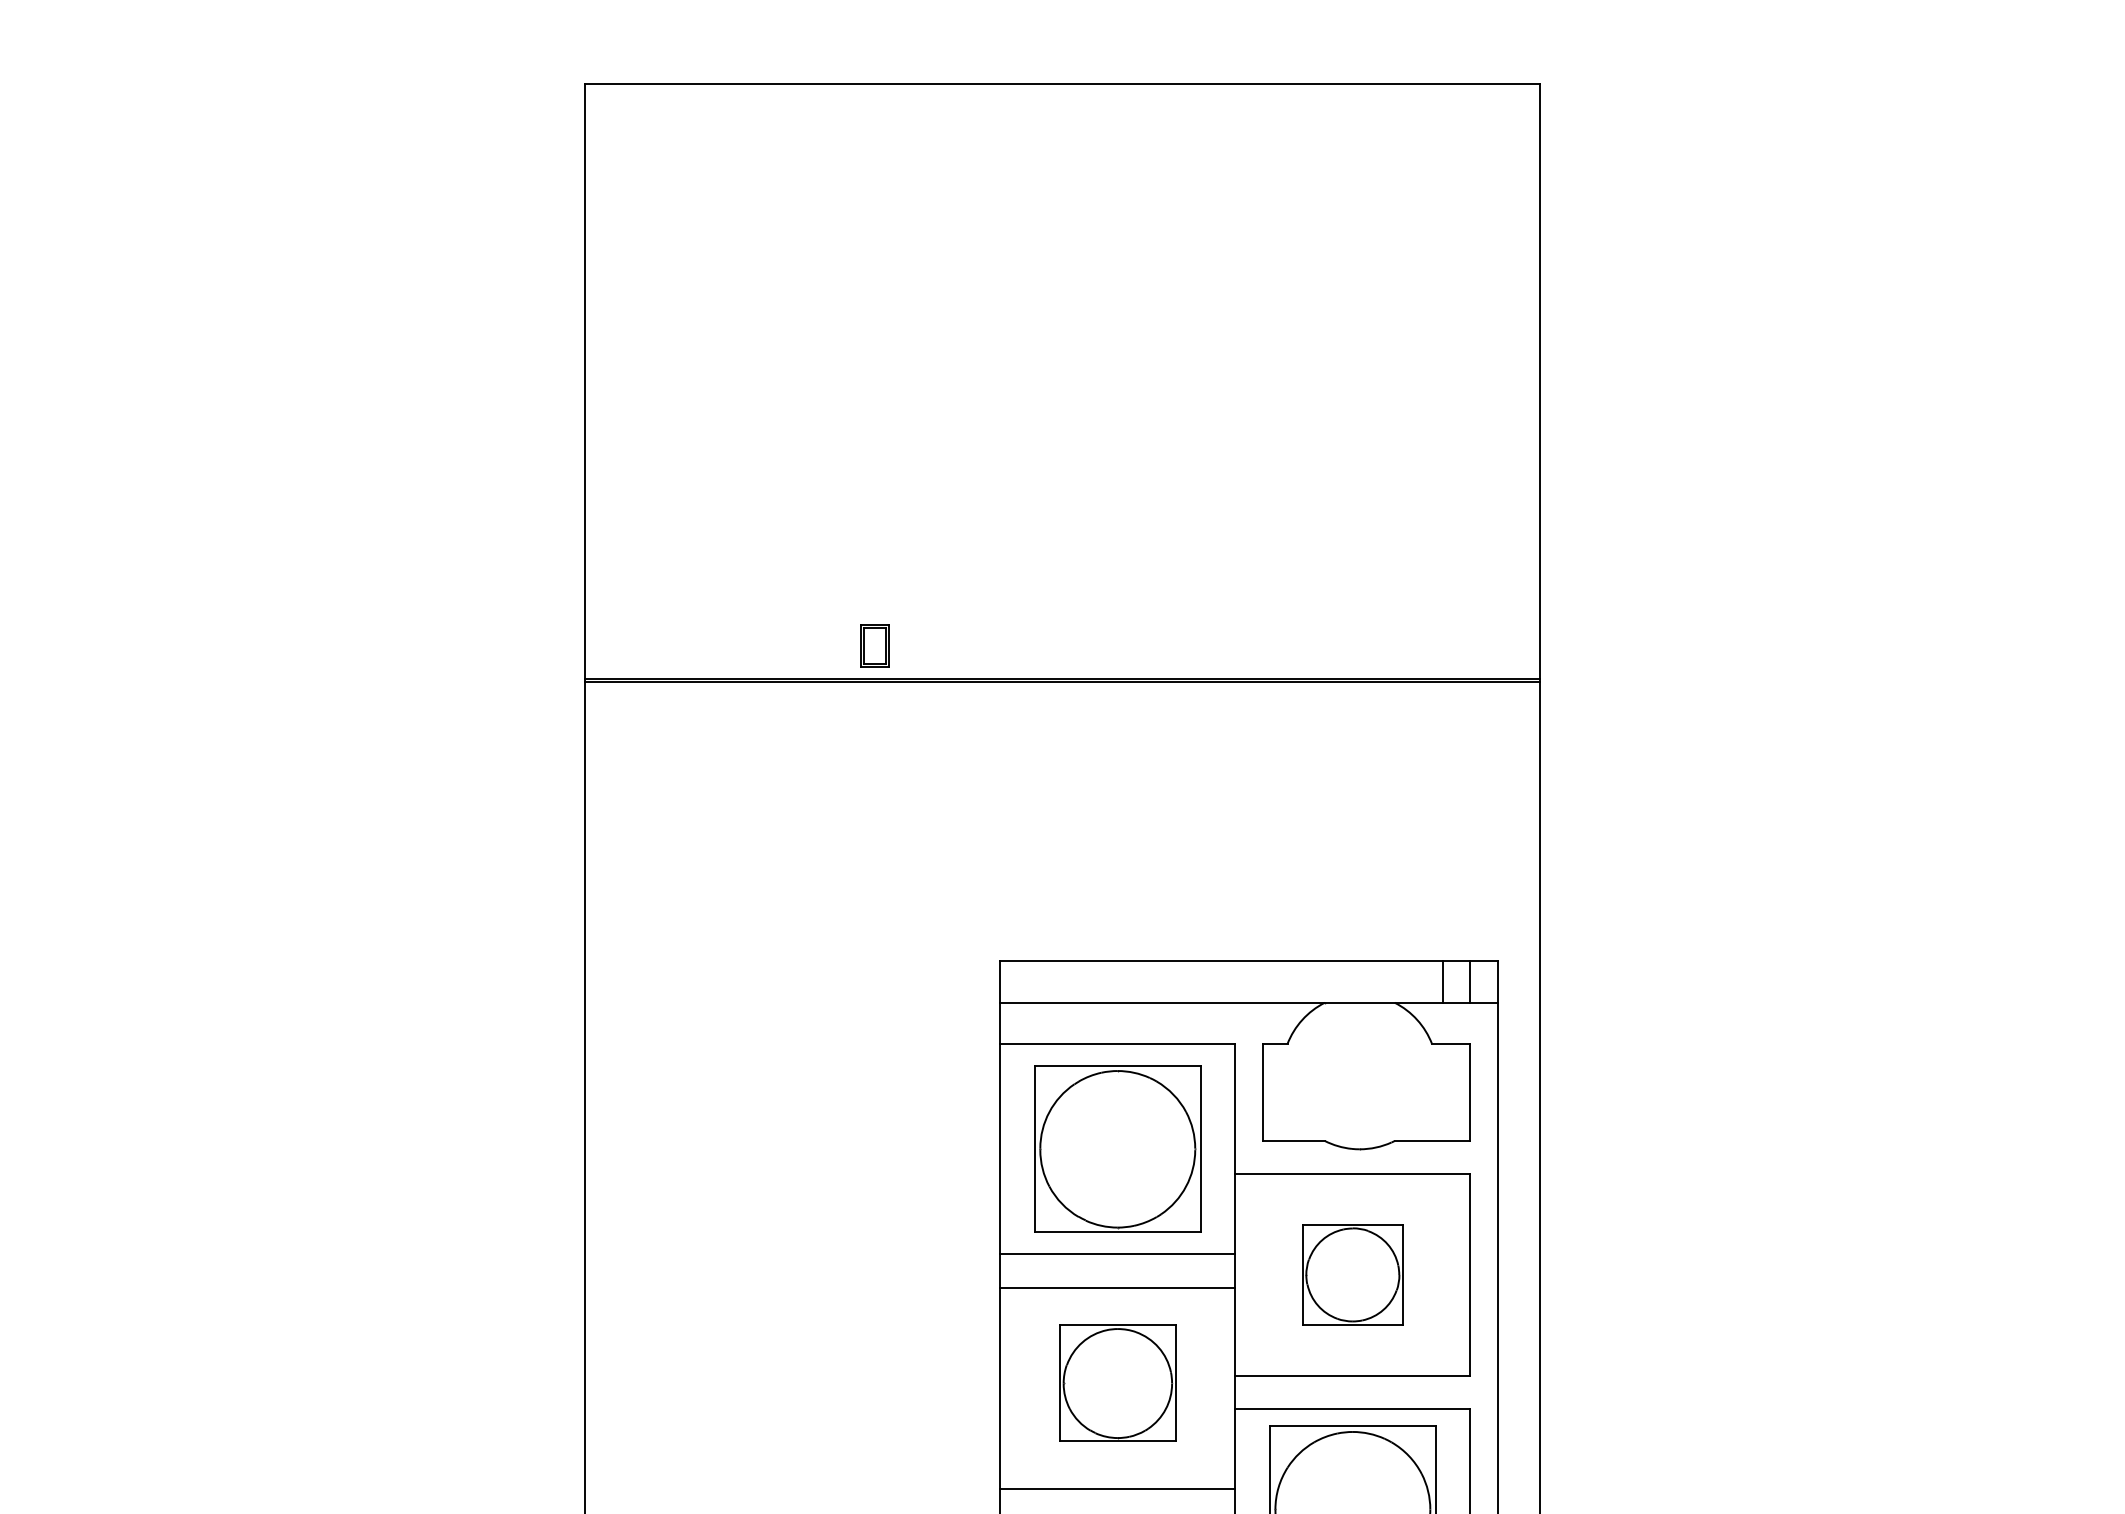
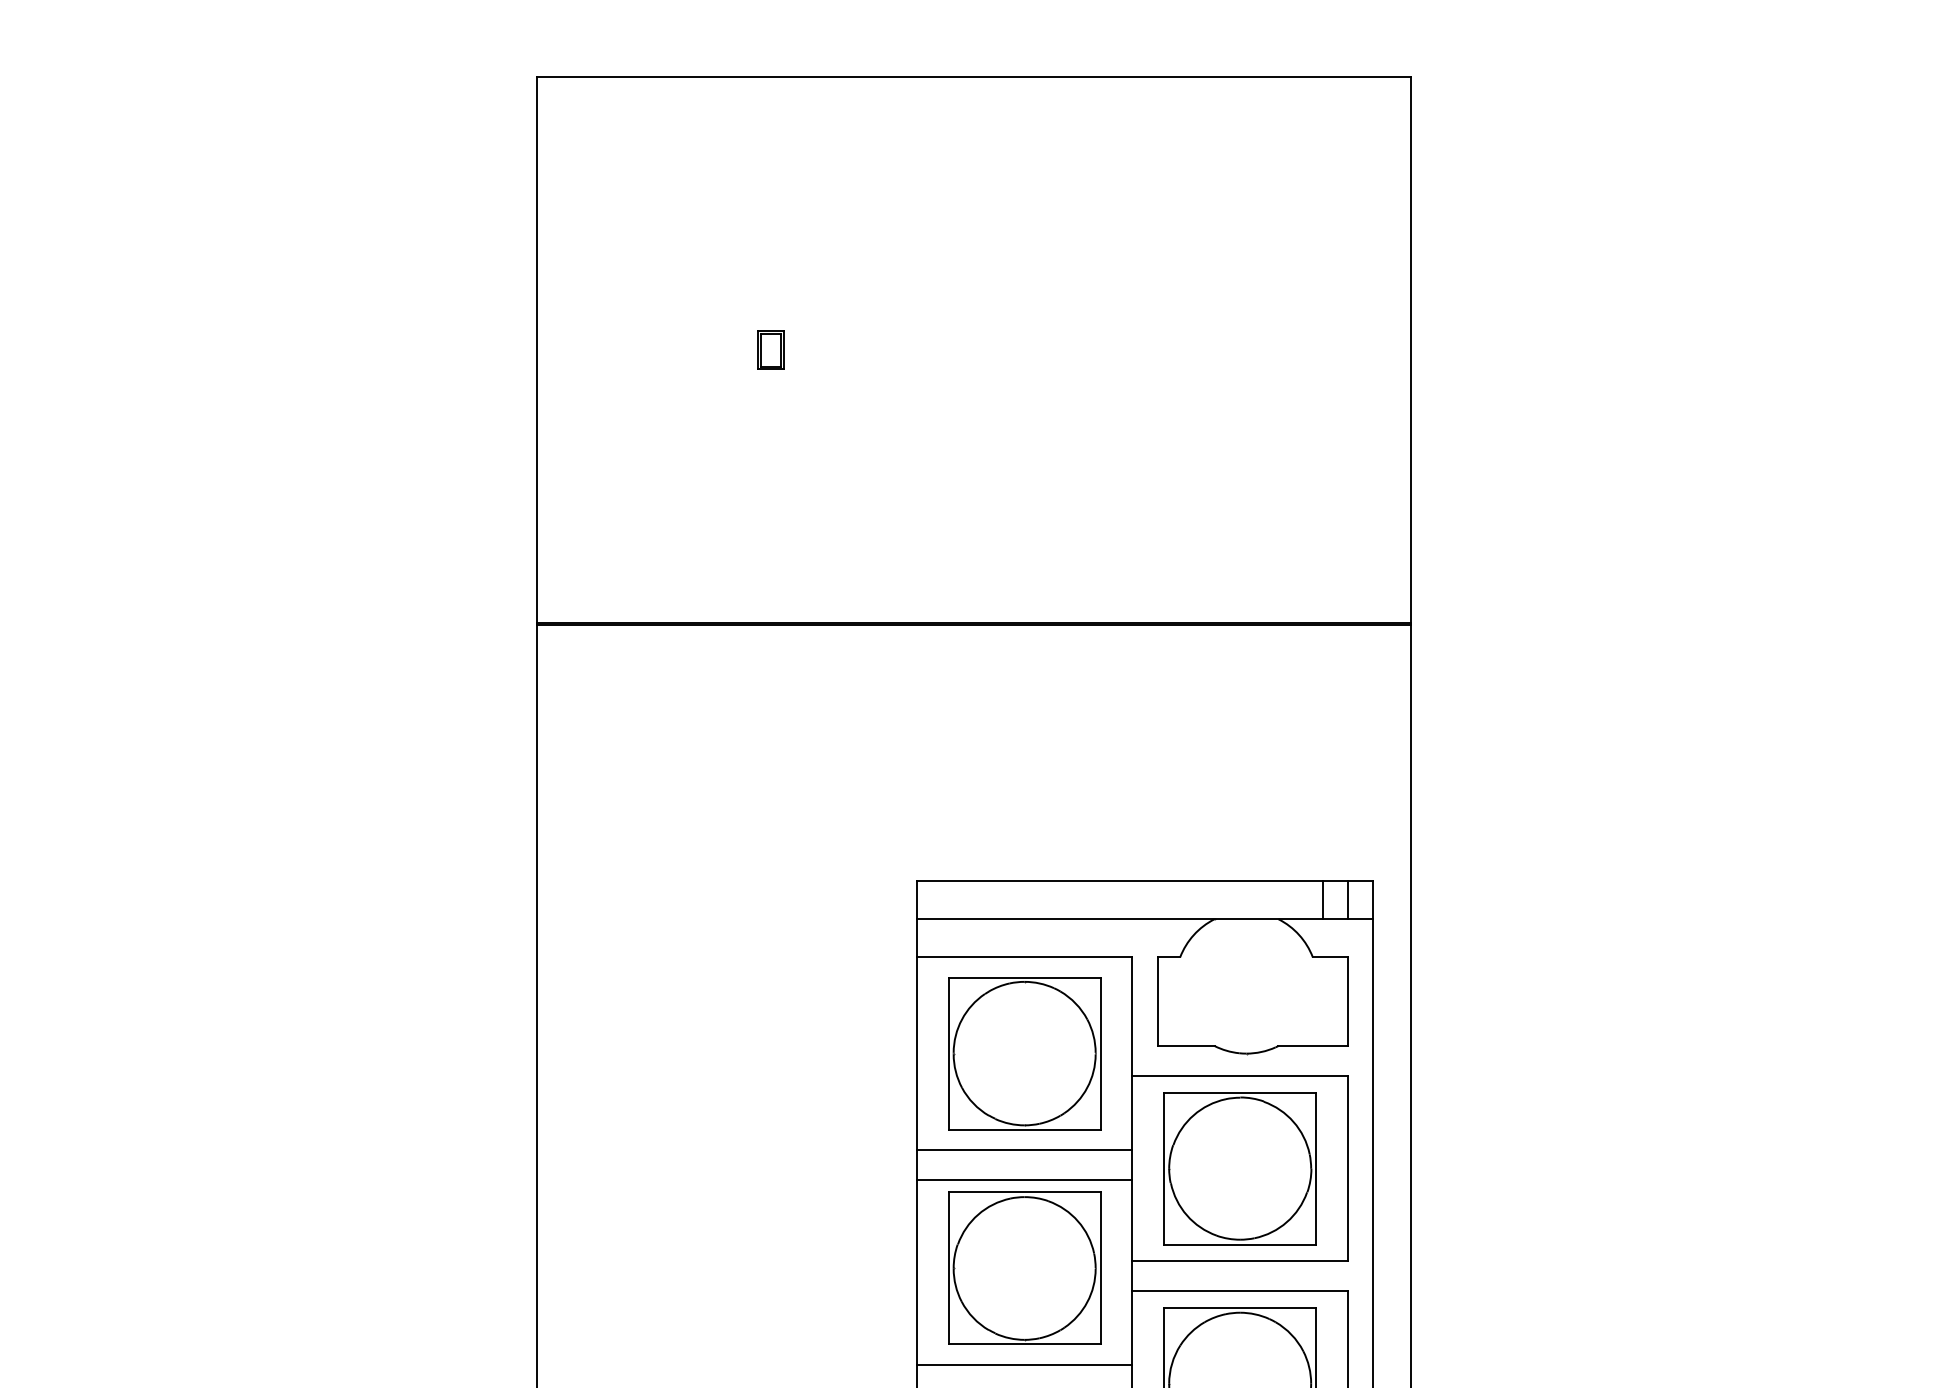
part: (874, 645) -> (770, 349), moved
part: (1352, 1274) -> (1239, 1168), size x1.67
part: (1117, 1382) -> (1024, 1267), size x1.43

